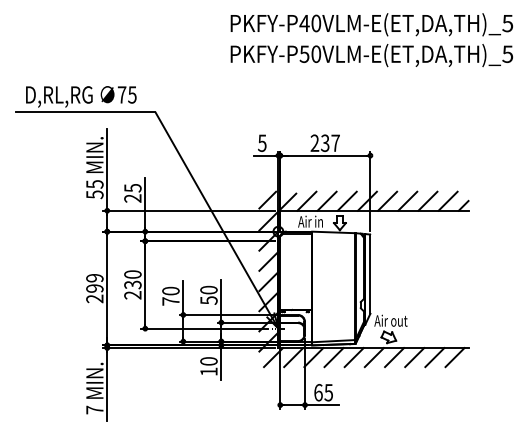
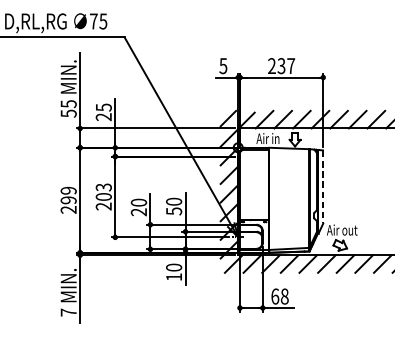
line: (370, 274) -> (323, 187), solid -> dashed
text: (132, 279) -> (103, 191), 230 -> 203
text: (170, 301) -> (138, 212), 70 -> 20
text: (328, 392) -> (284, 296), 65 -> 68

